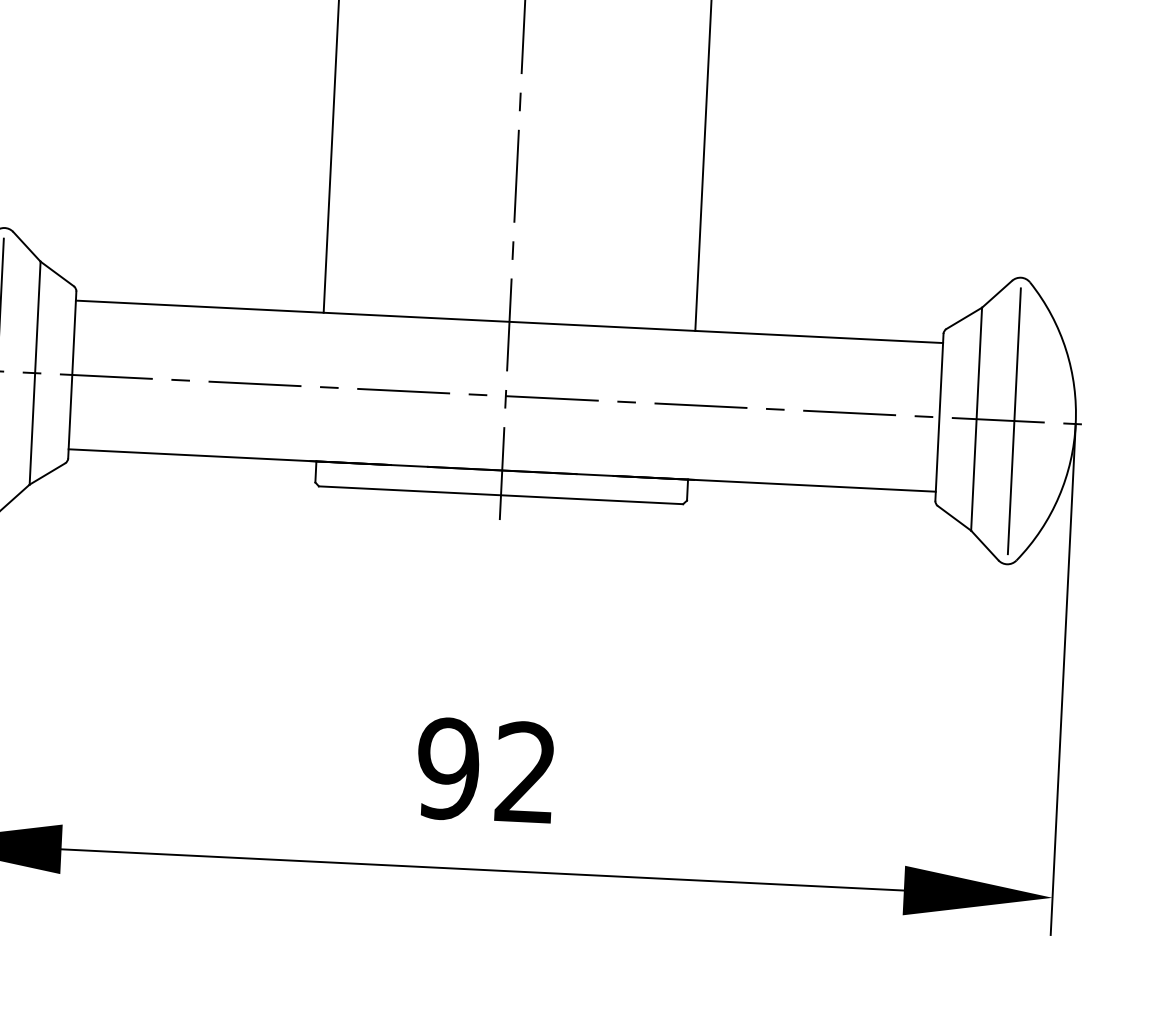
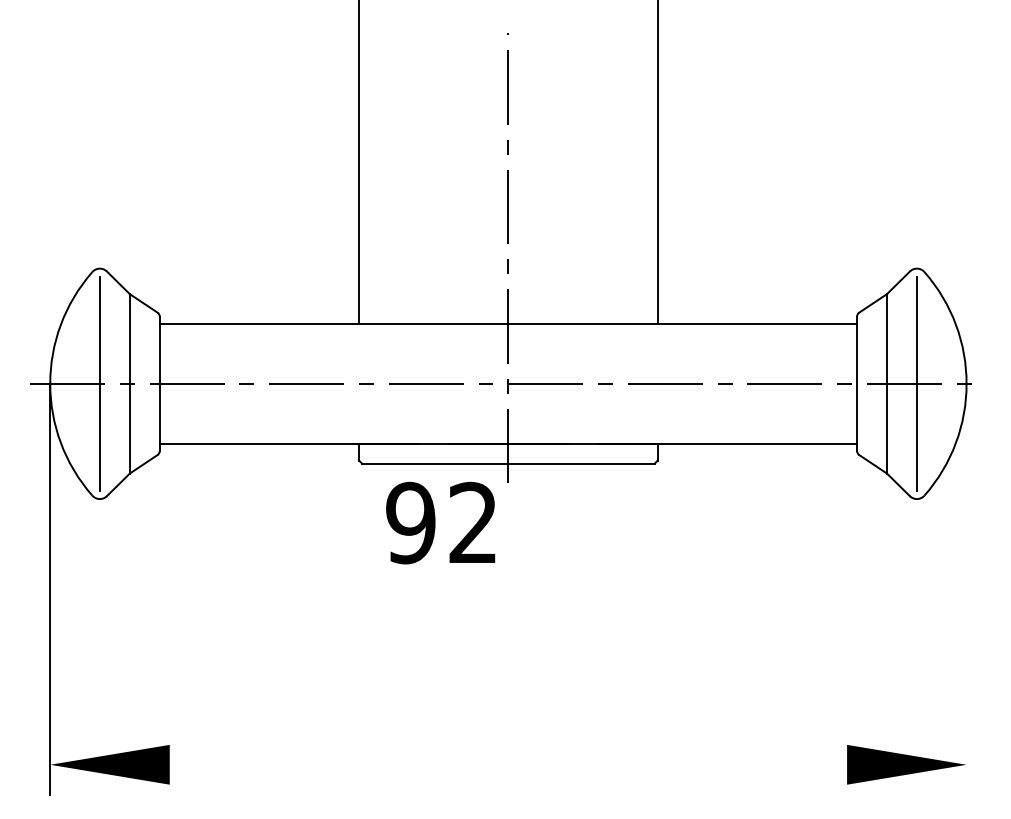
line: (1063, 678) -> (966, 588), removed
text: (485, 769) -> (440, 522), moved
line: (482, 869) -> (508, 764), removed

